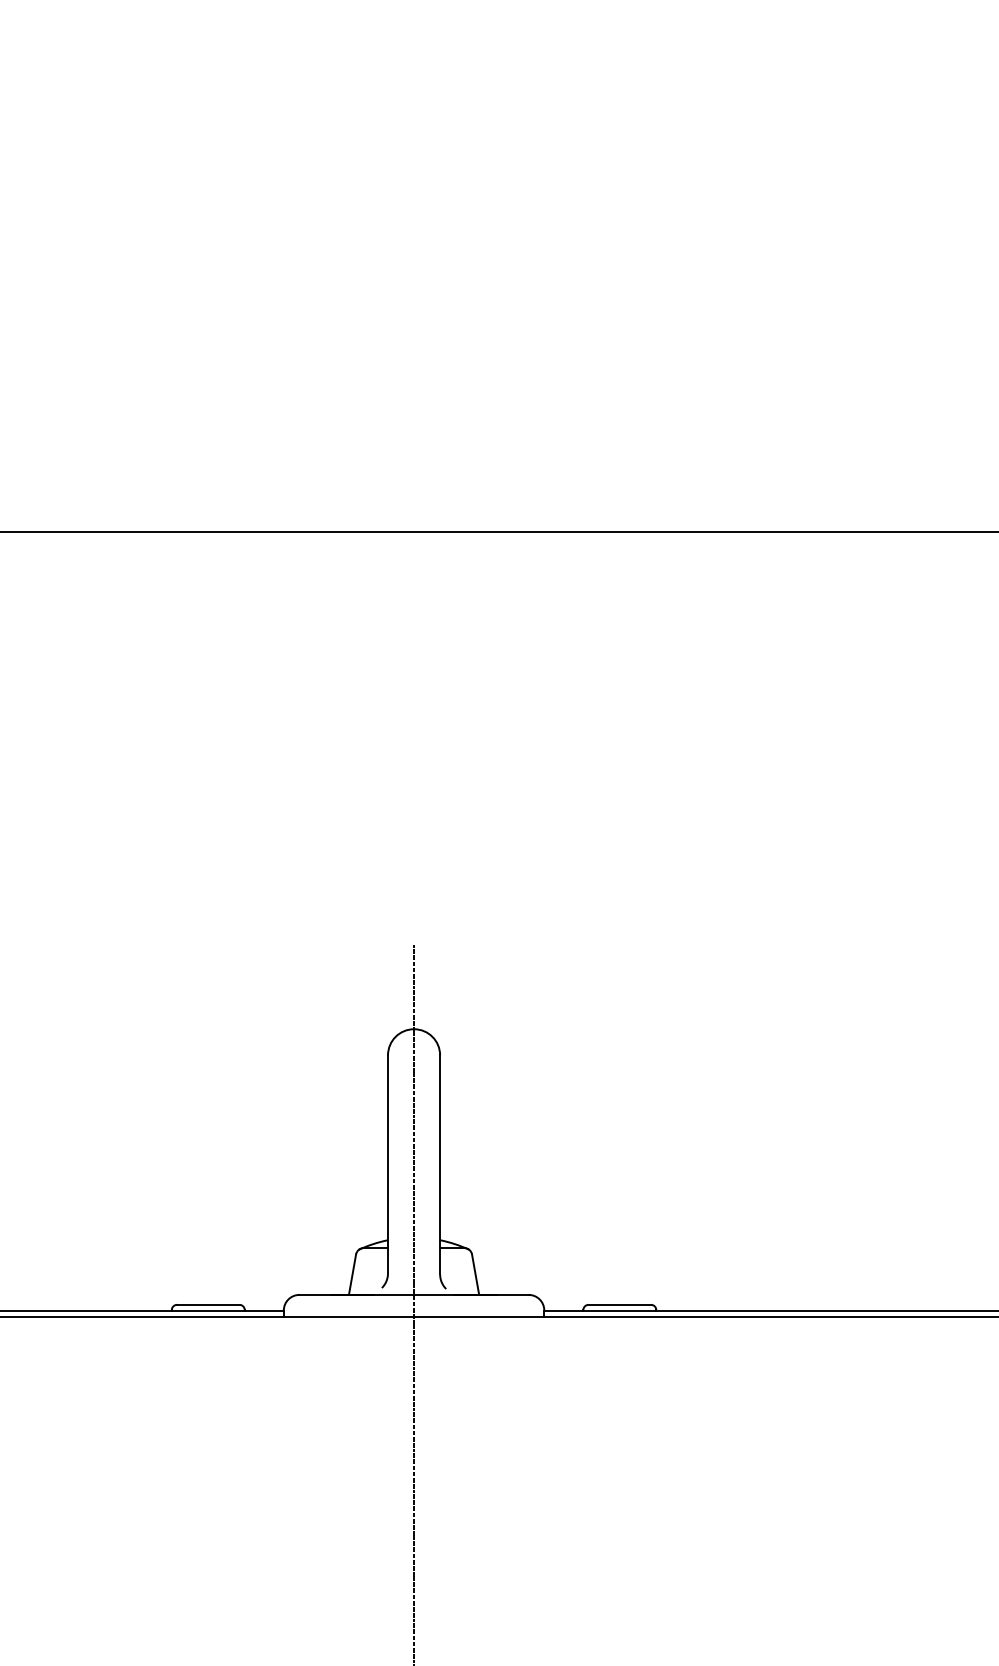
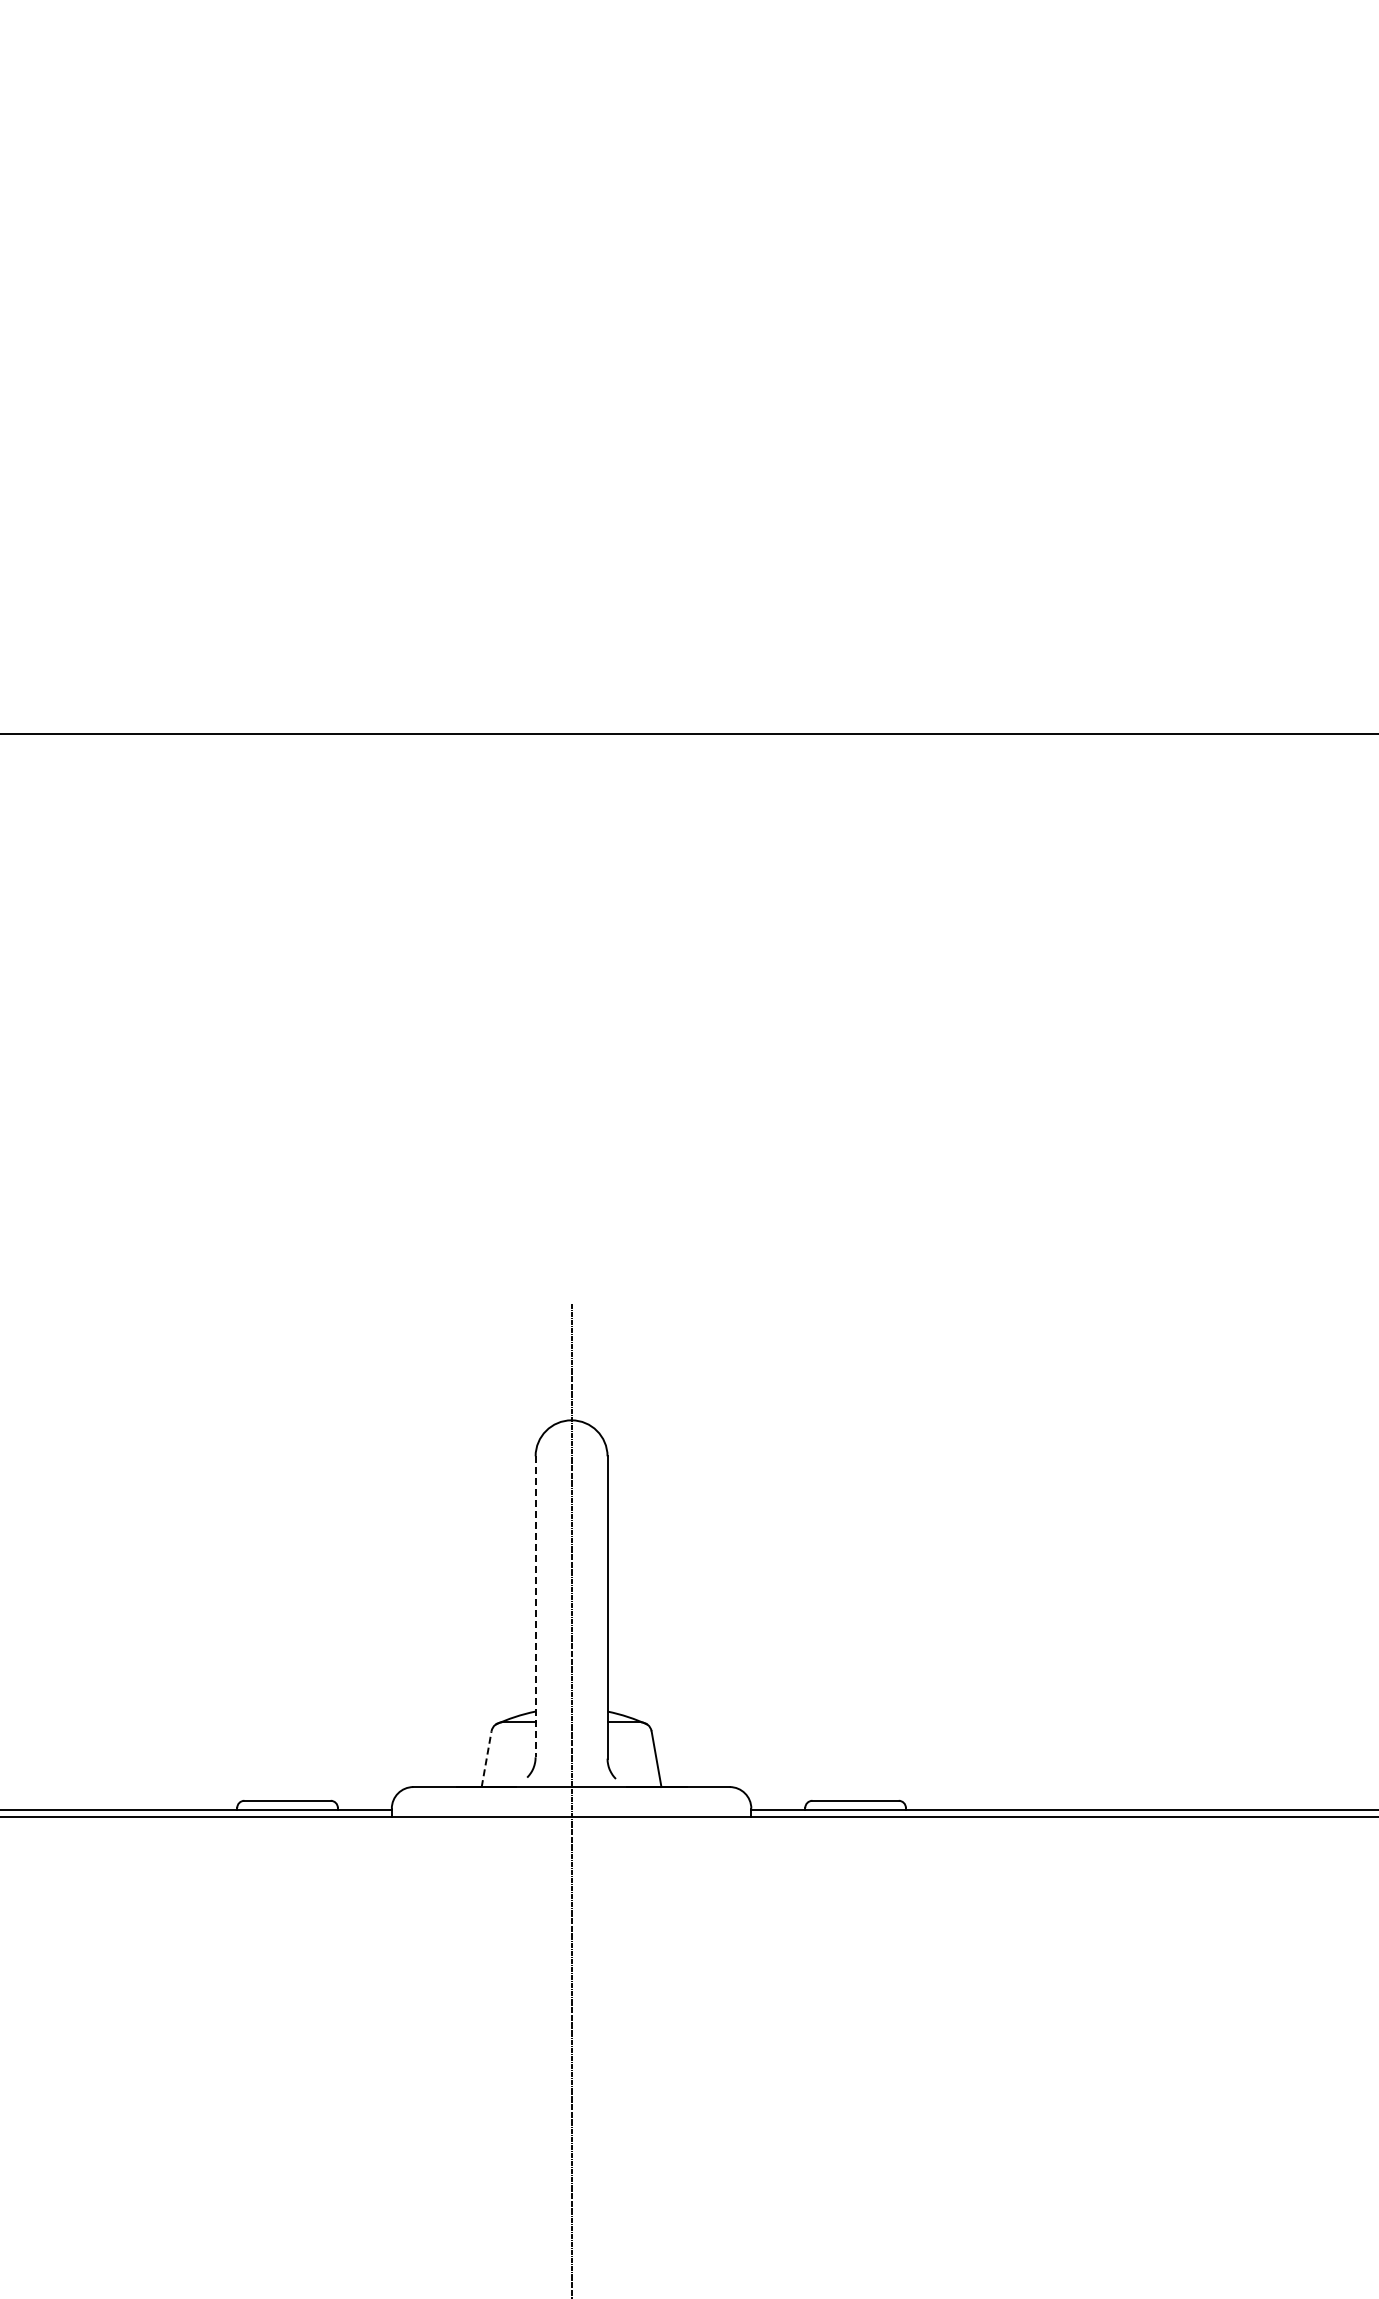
line: (387, 1164) -> (535, 1607), solid -> dashed
line: (352, 1274) -> (486, 1758), solid -> dashed

